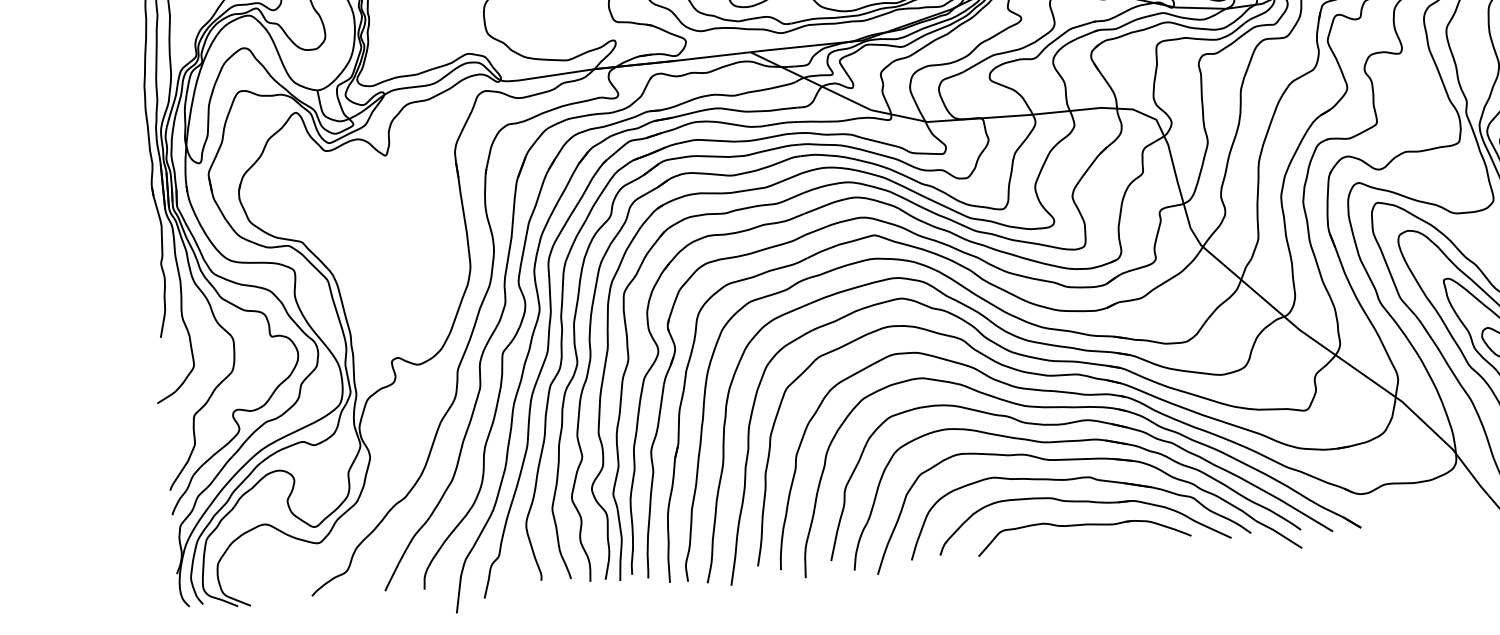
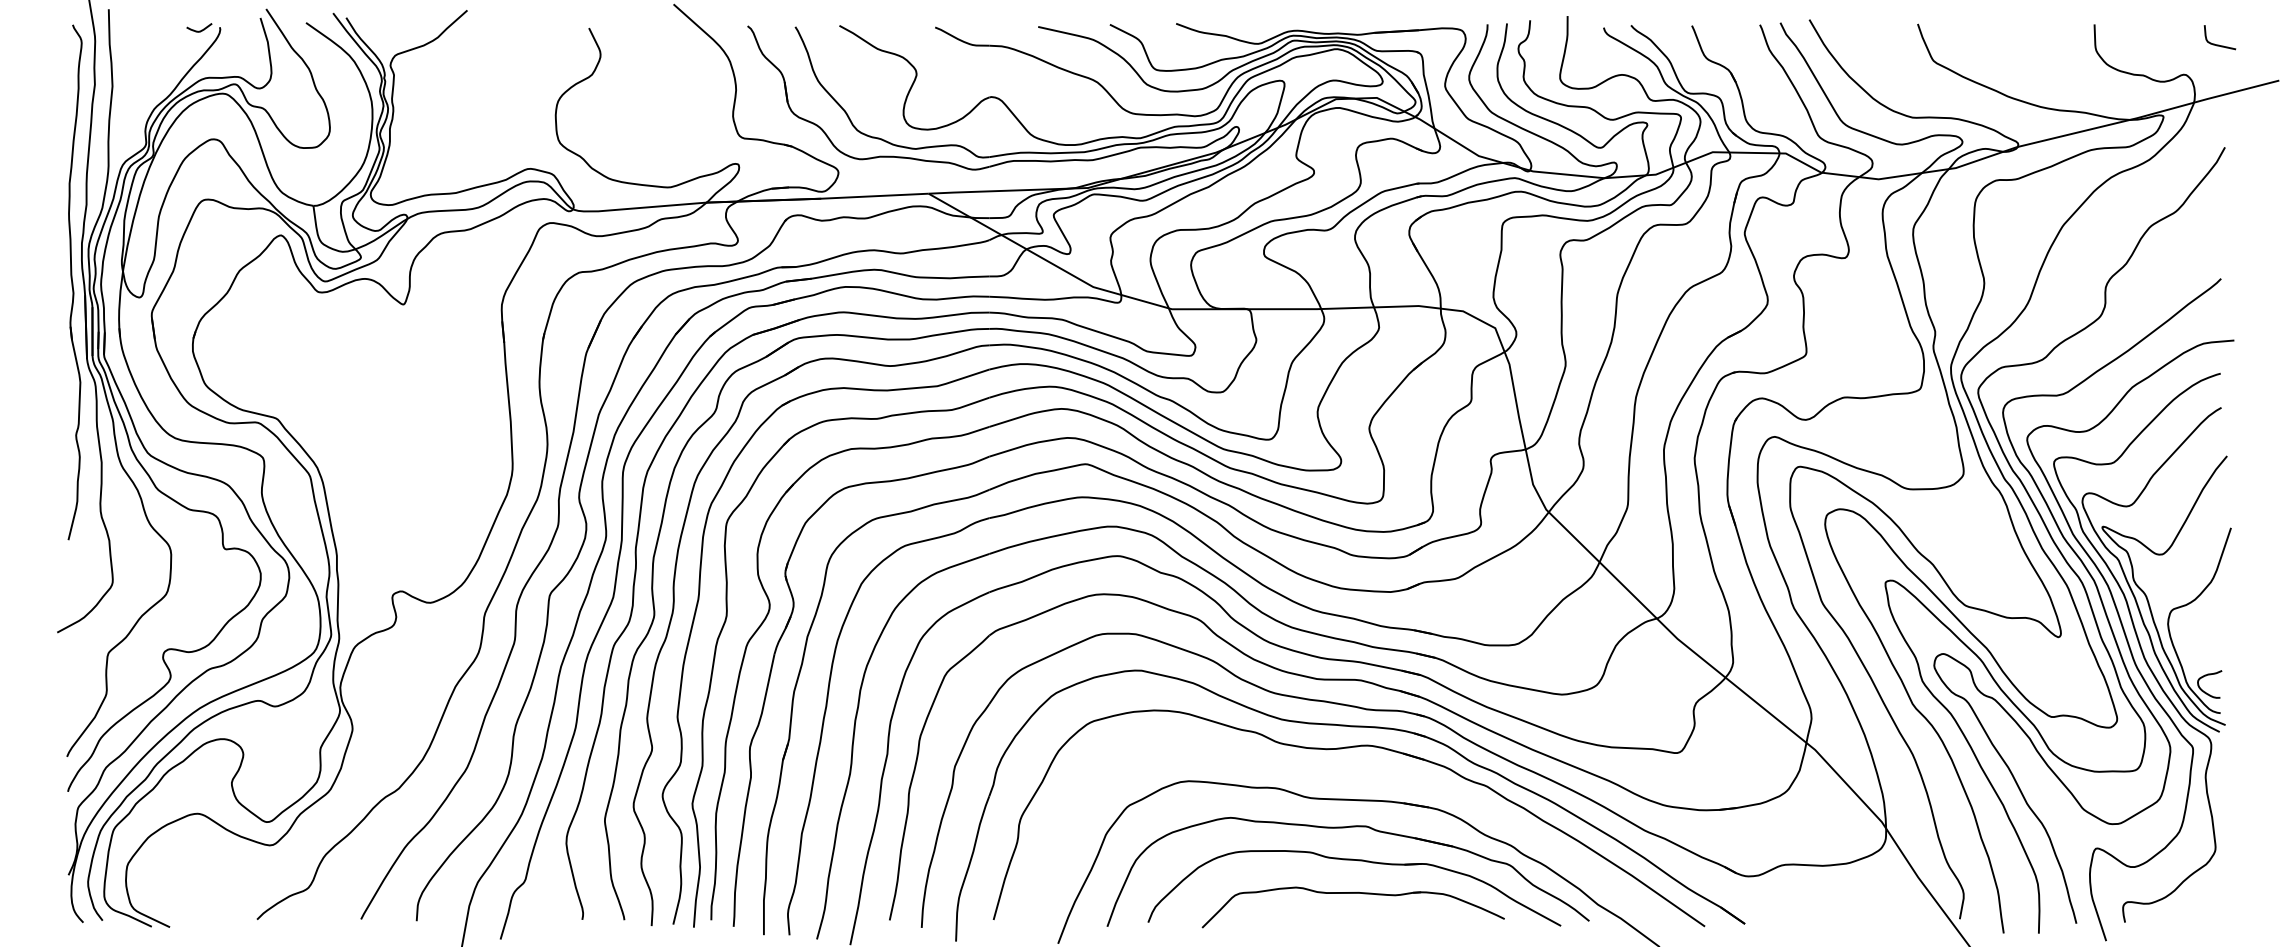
part: (1070, 441) -> (1342, 774), removed

